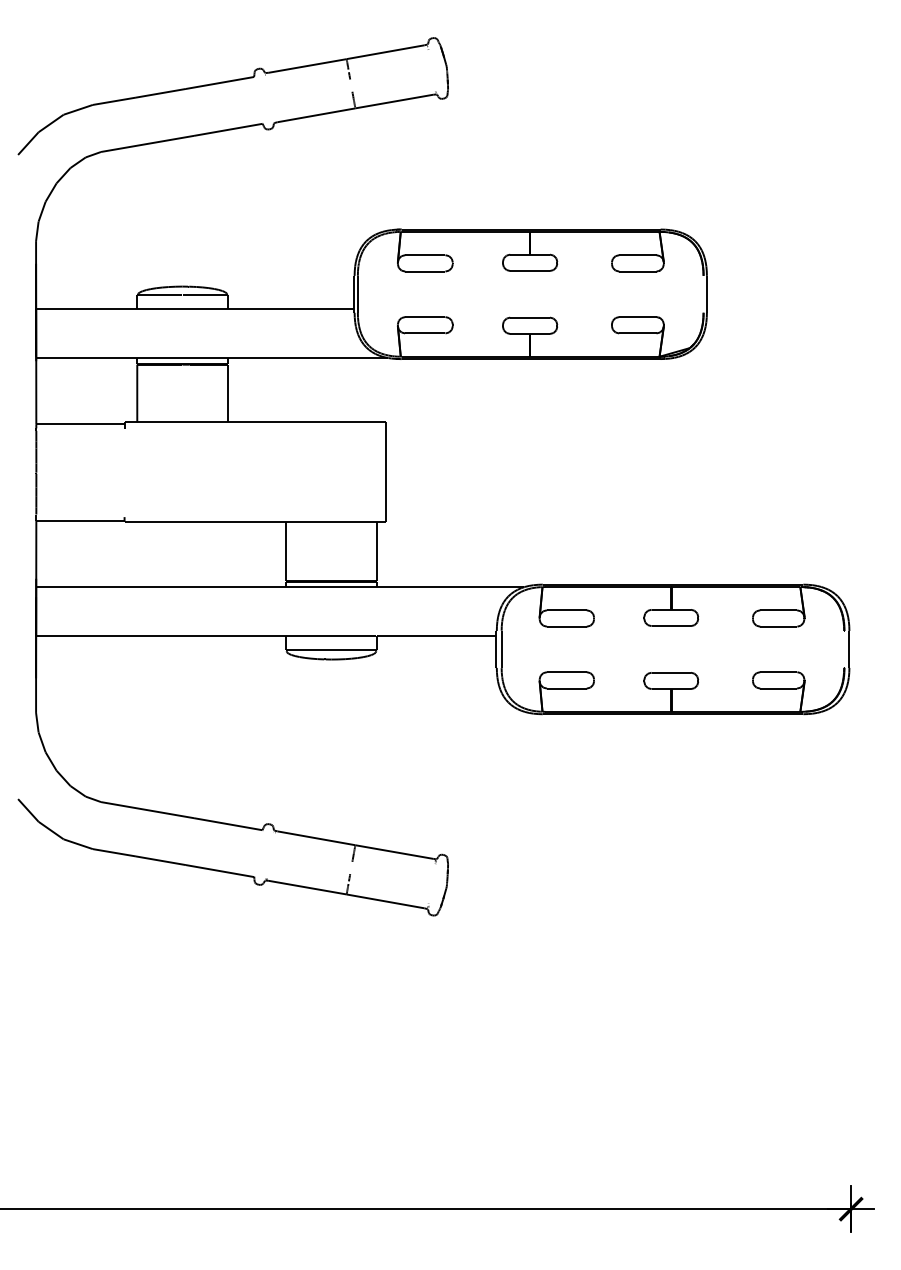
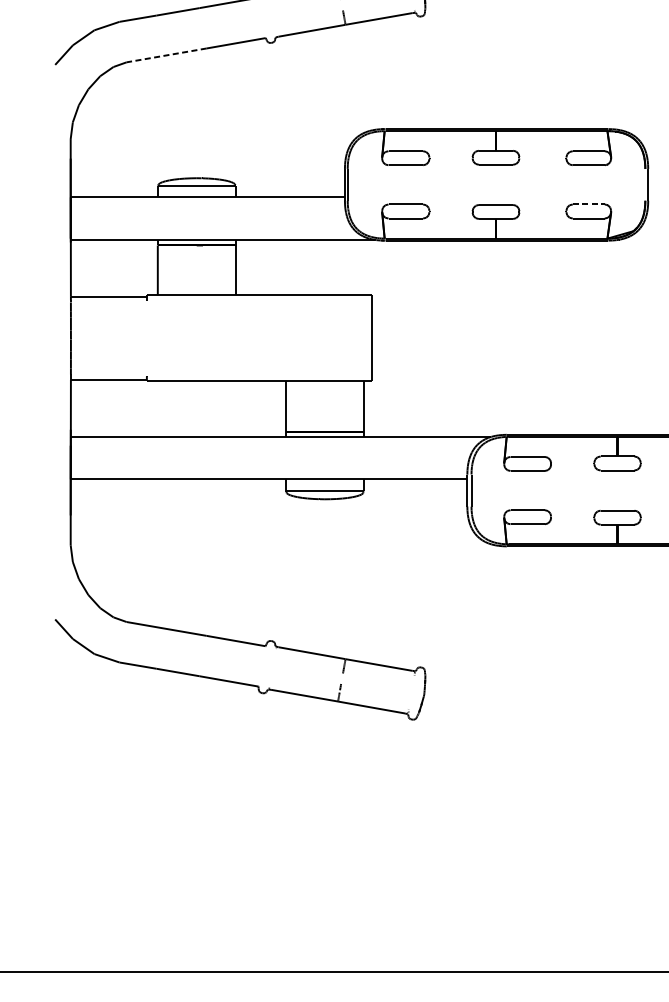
line: (147, 144) -> (166, 55), solid -> dashed
line: (637, 317) -> (588, 204), solid -> dashed

